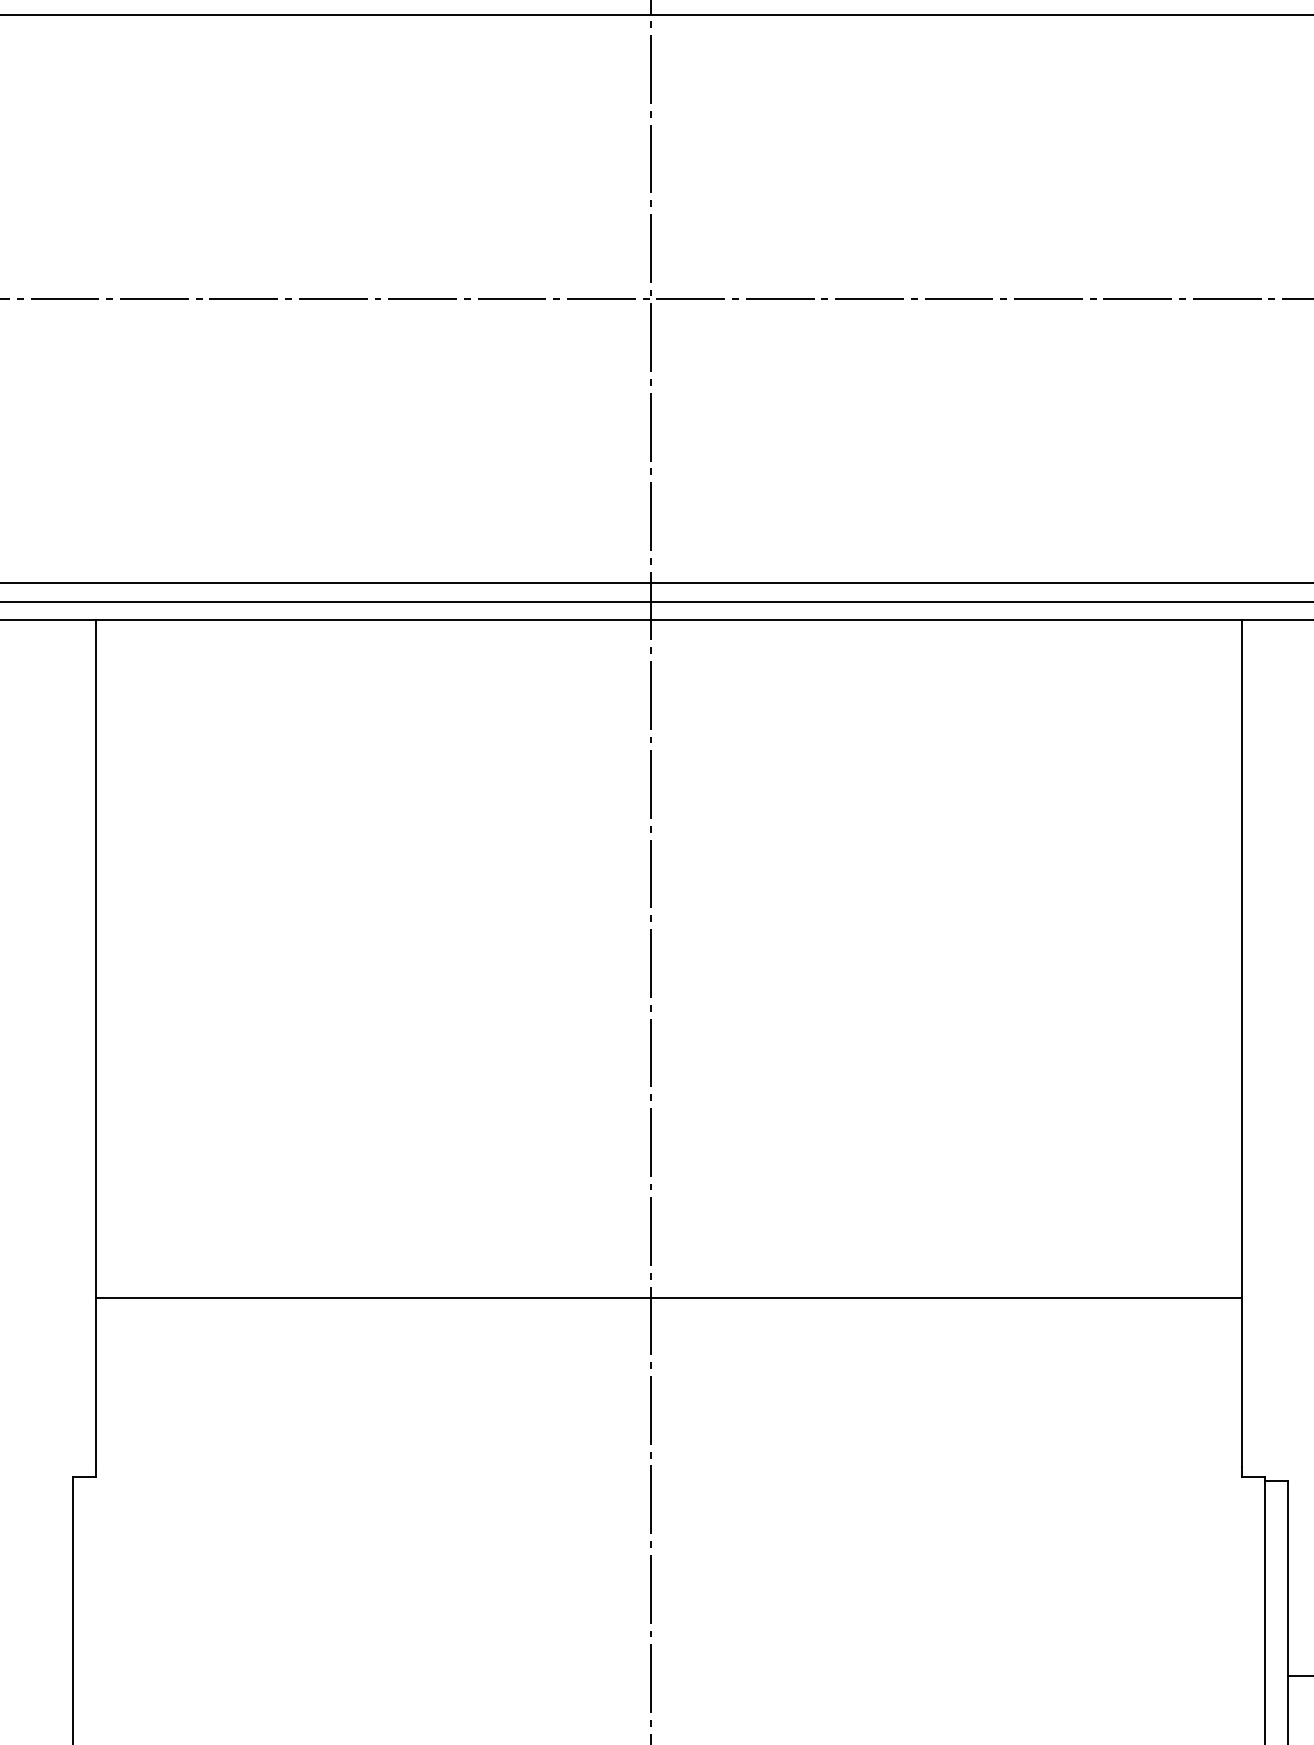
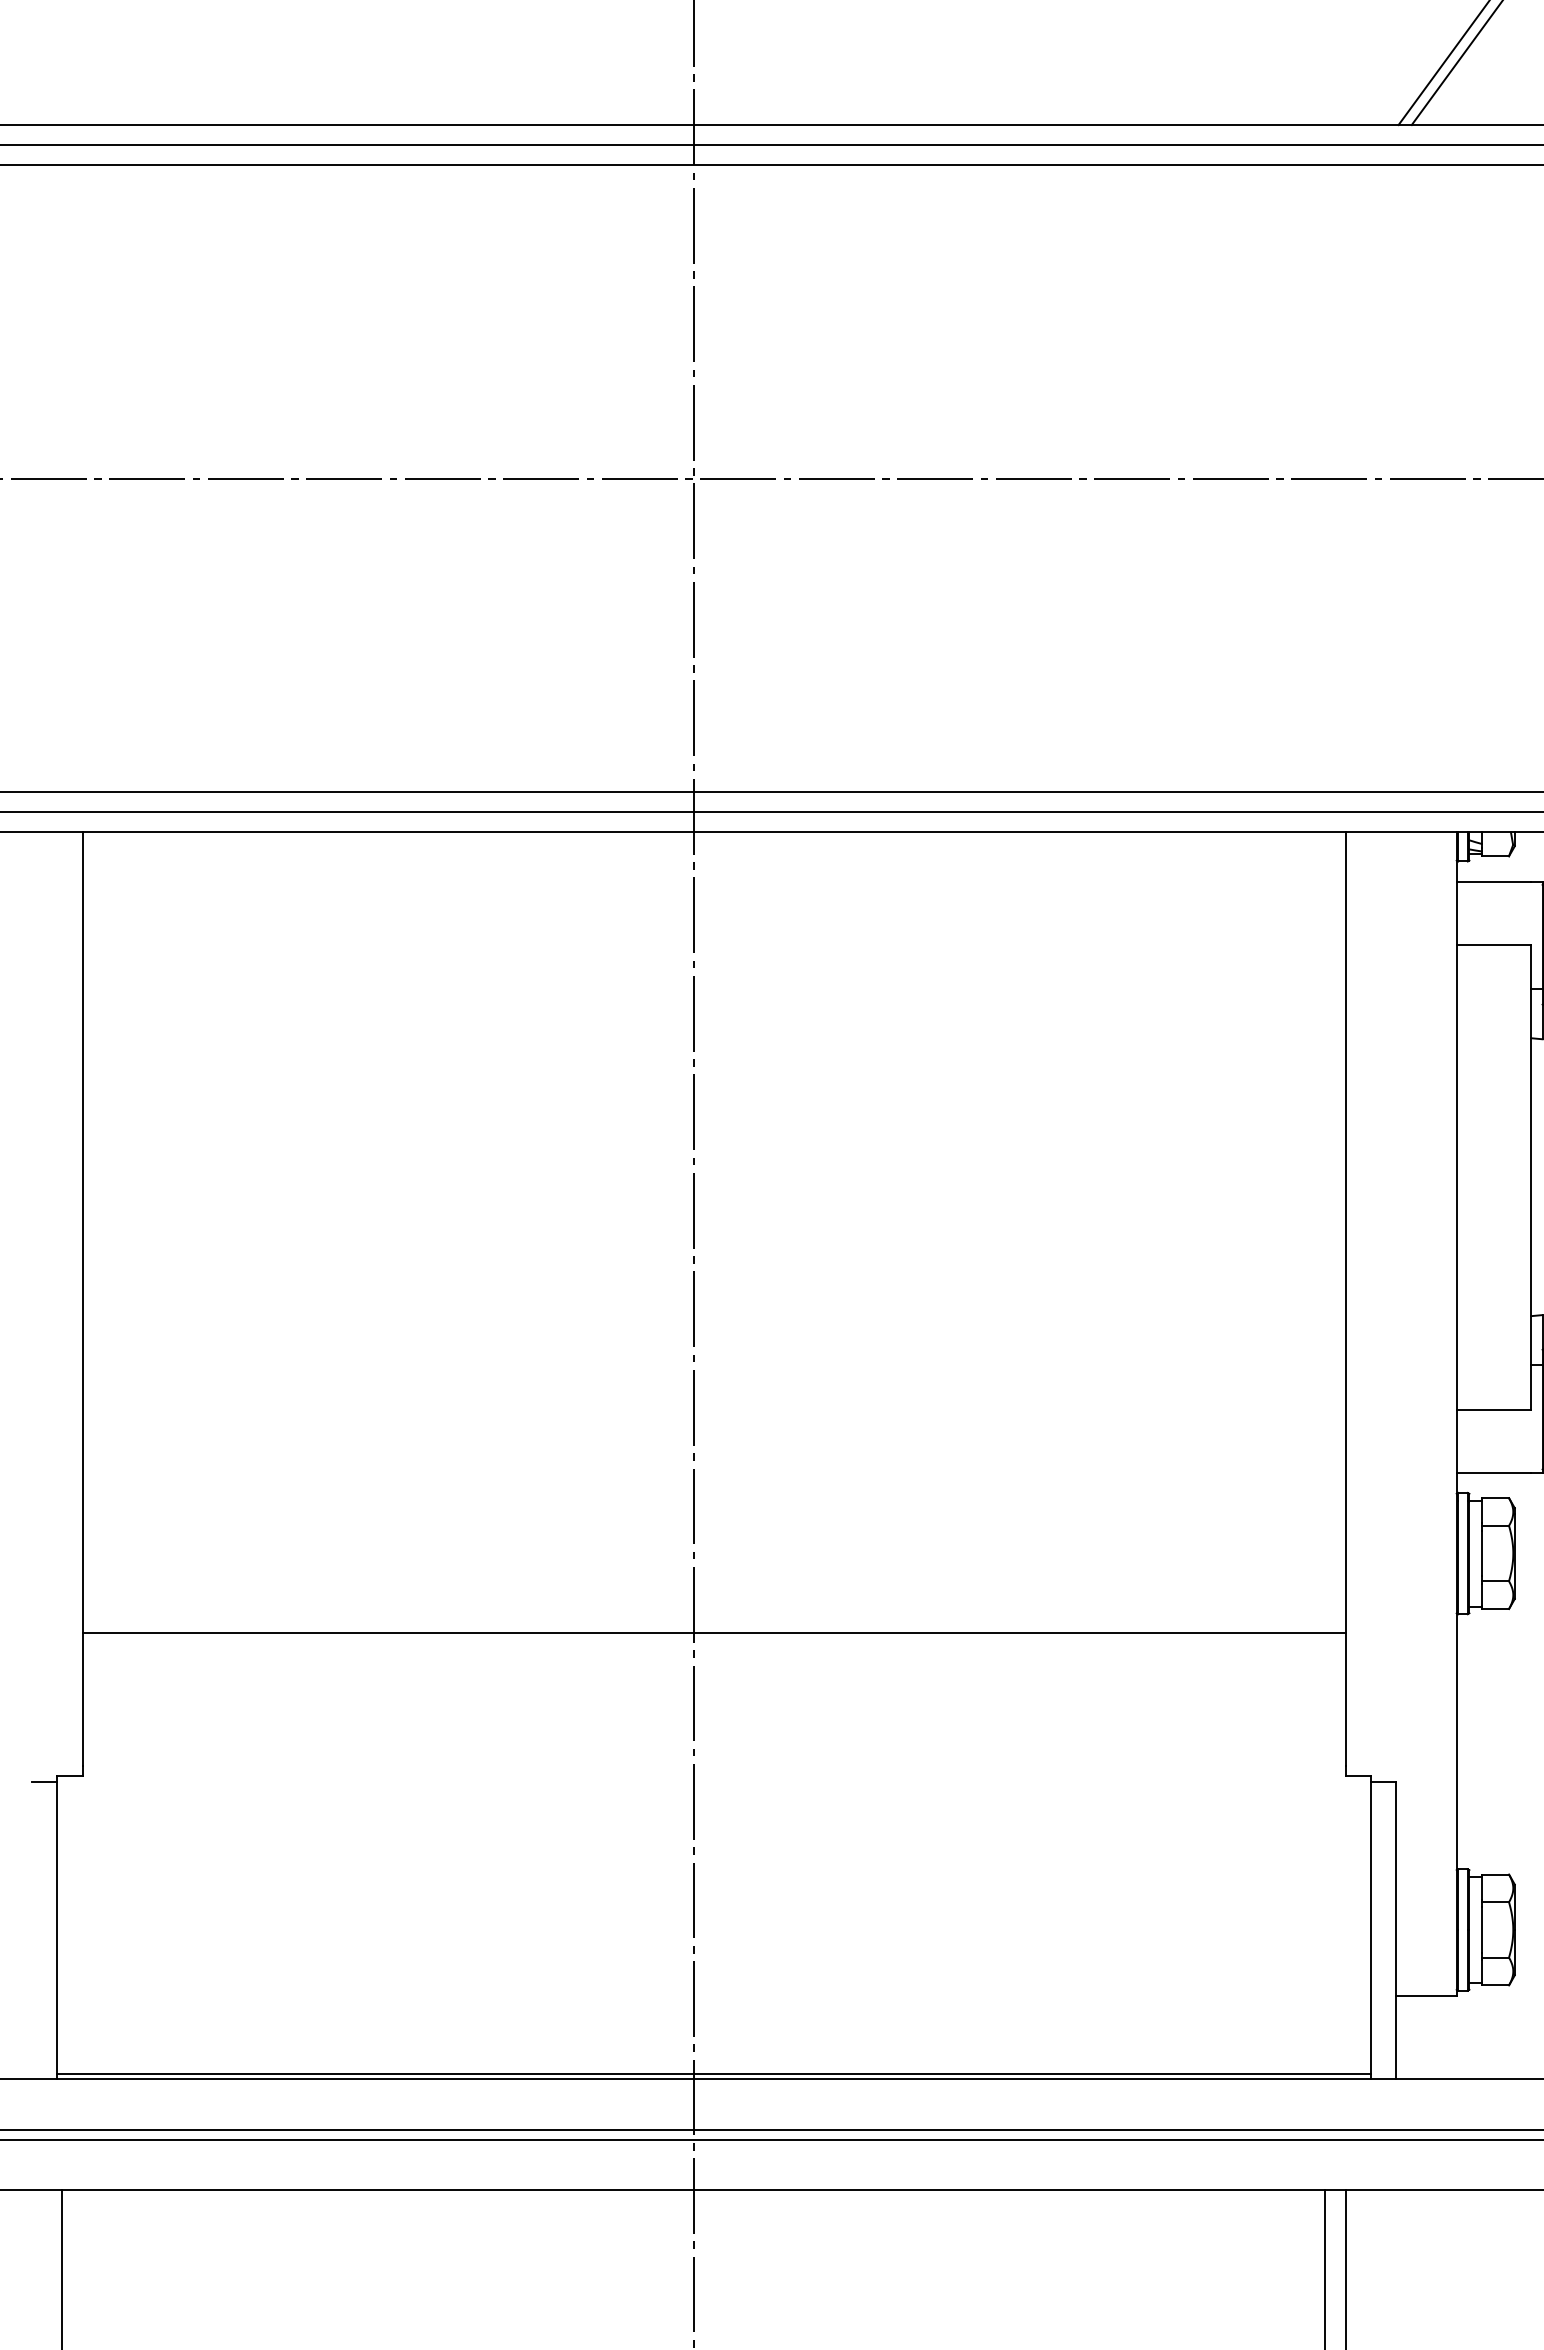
line: (668, 1297) -> (713, 1632), moved
line: (61, 1481) -> (44, 1781), added

